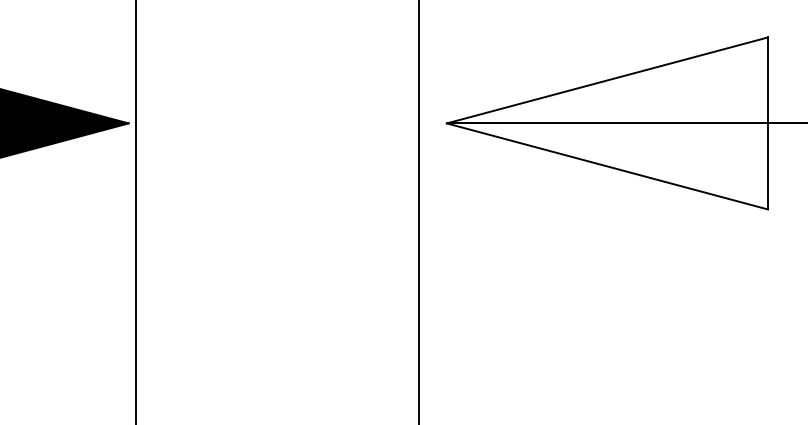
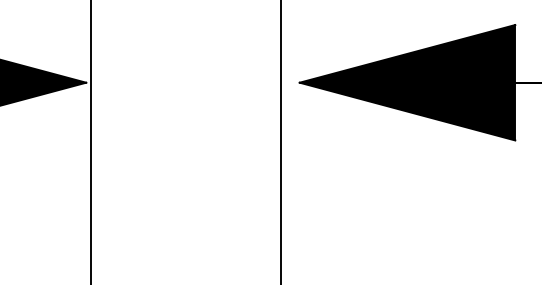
fill: (607, 123) -> (407, 82), added

